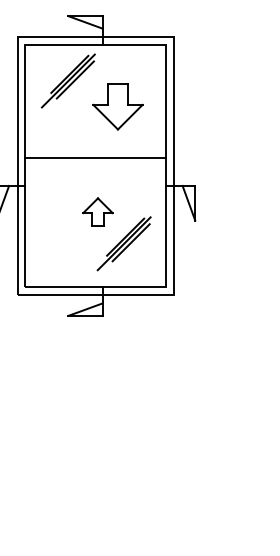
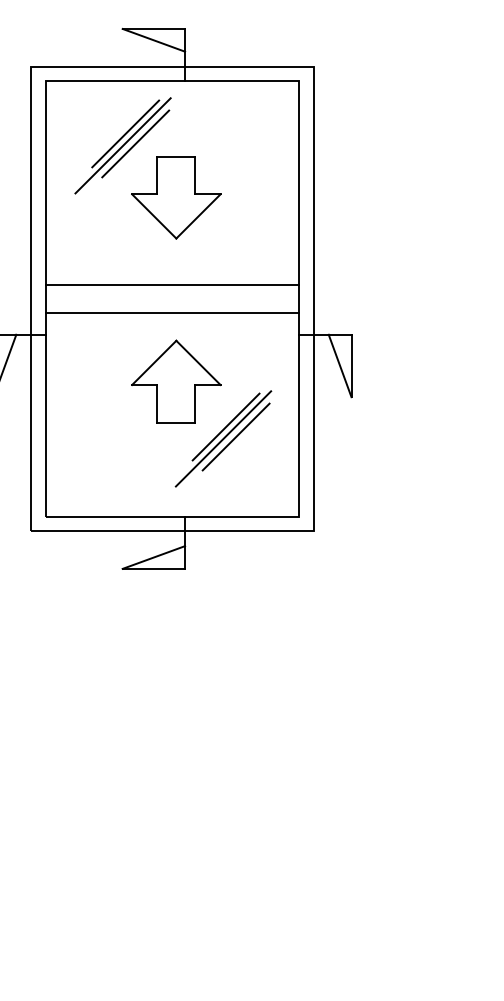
part: (117, 106) -> (175, 197), moved
line: (95, 173) -> (171, 312), added
part: (97, 211) -> (175, 380), size x1.67

